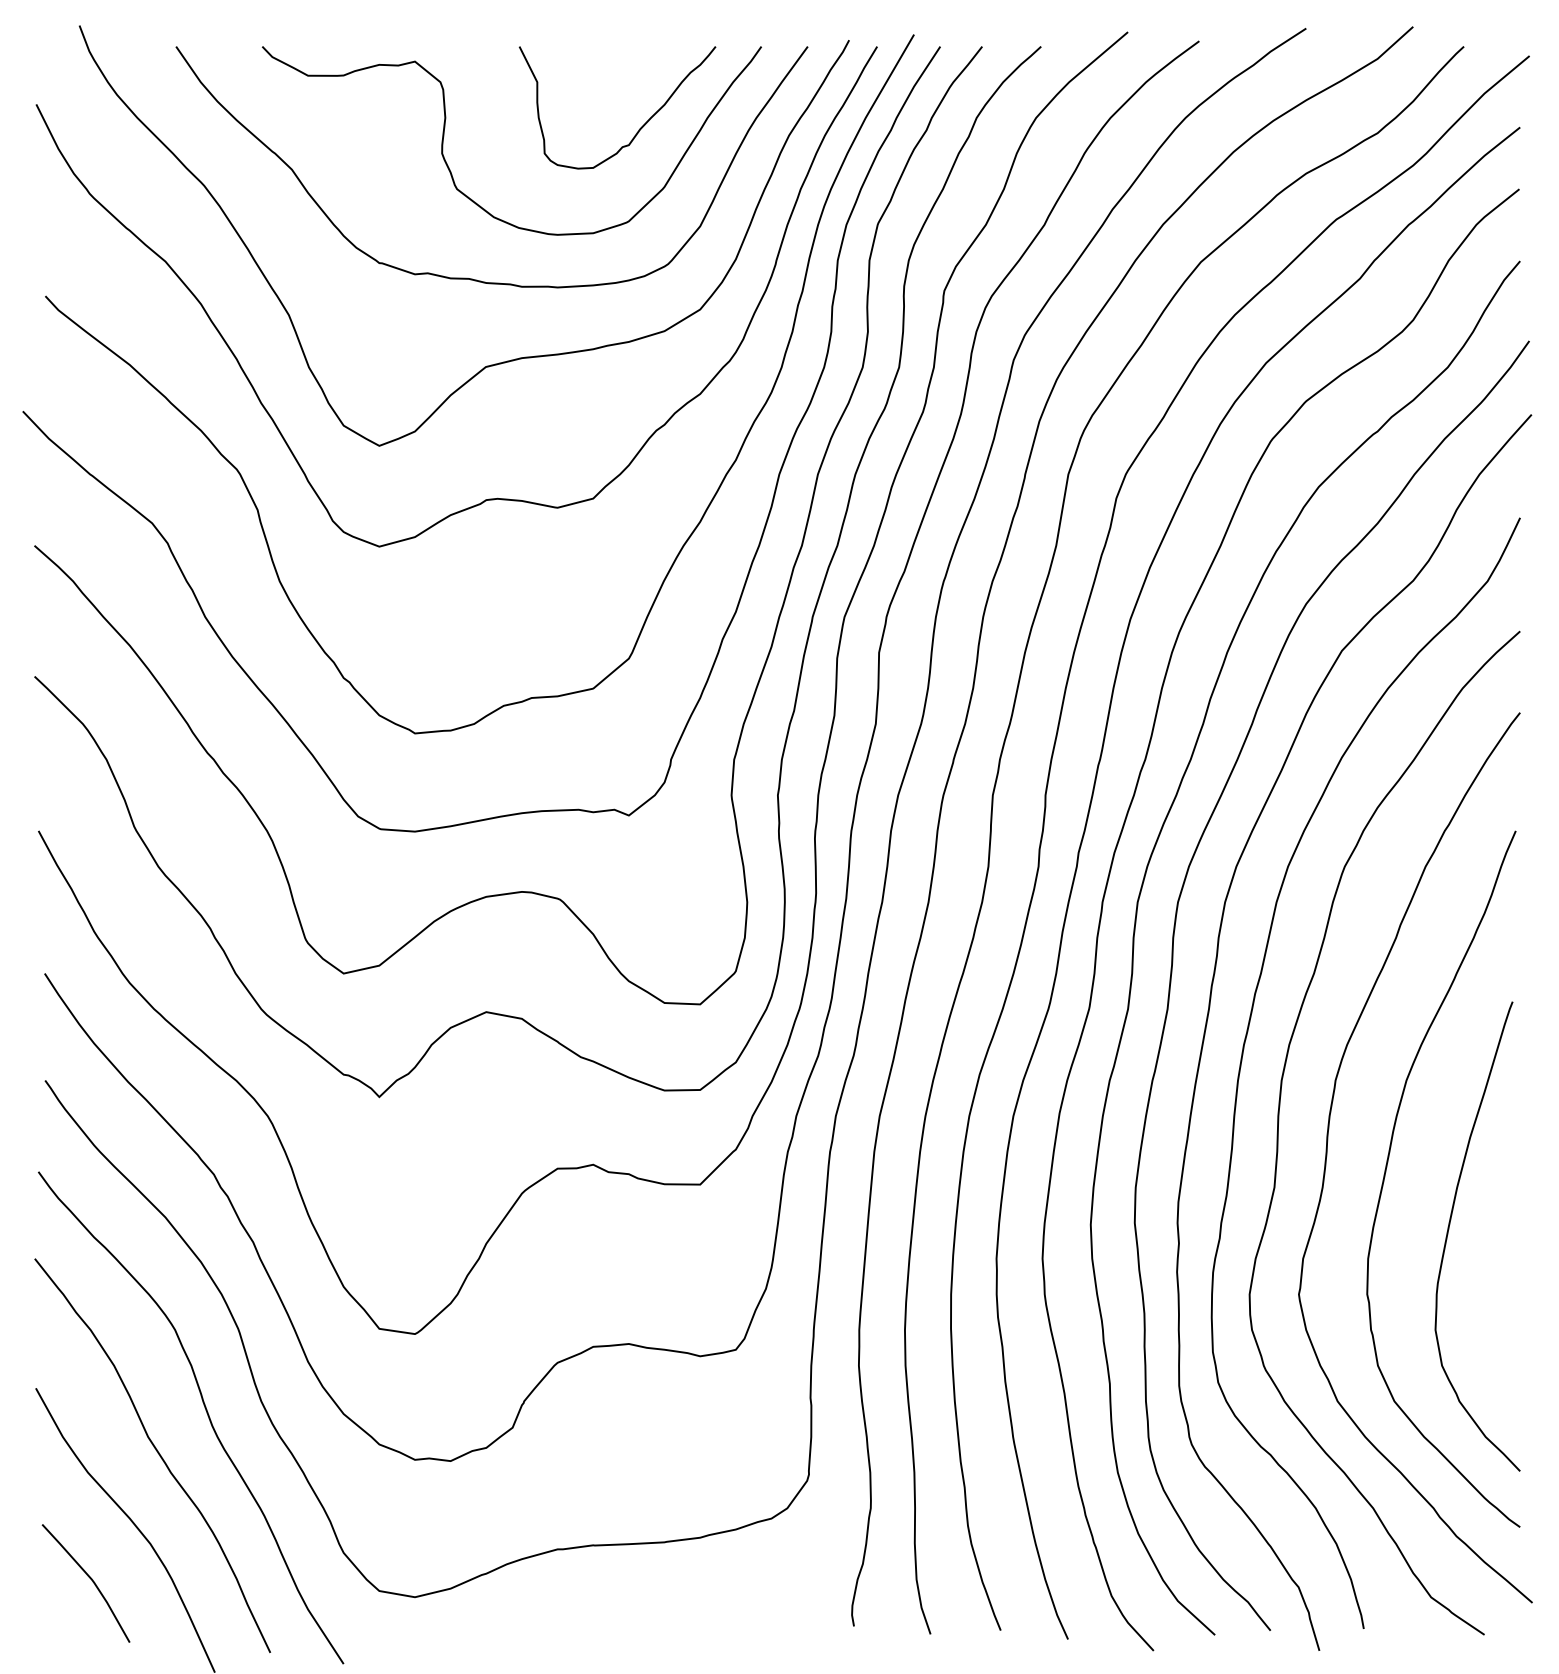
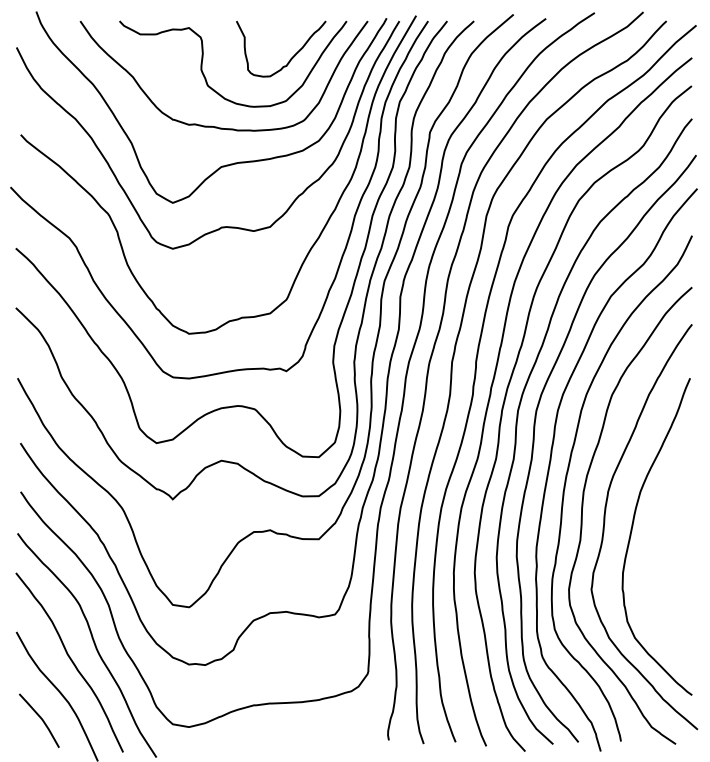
curve: (1450, 1231) -> (660, 560), removed

